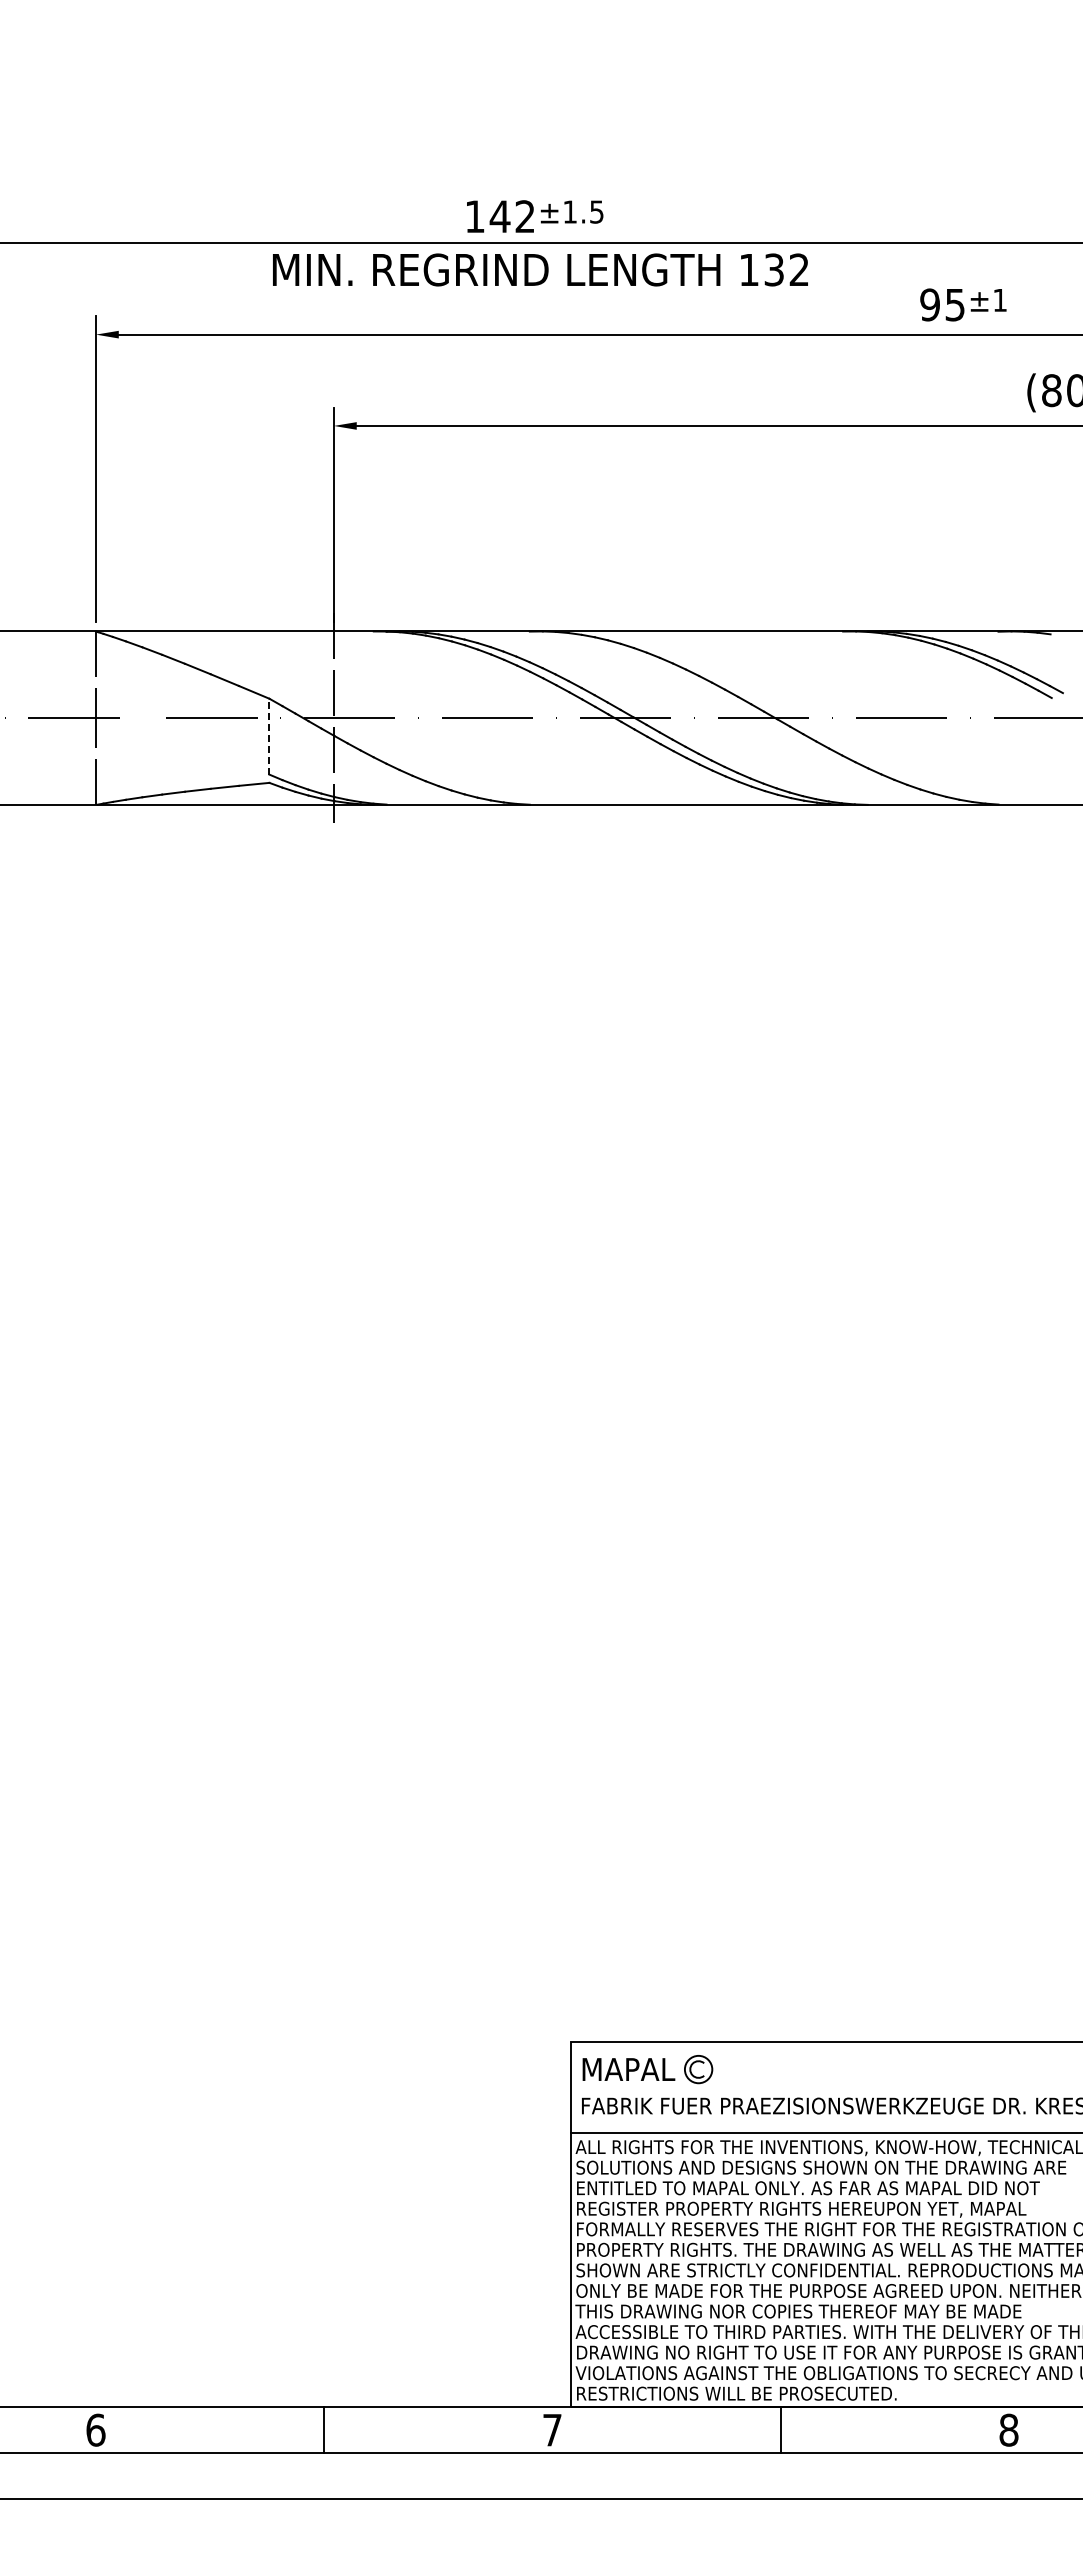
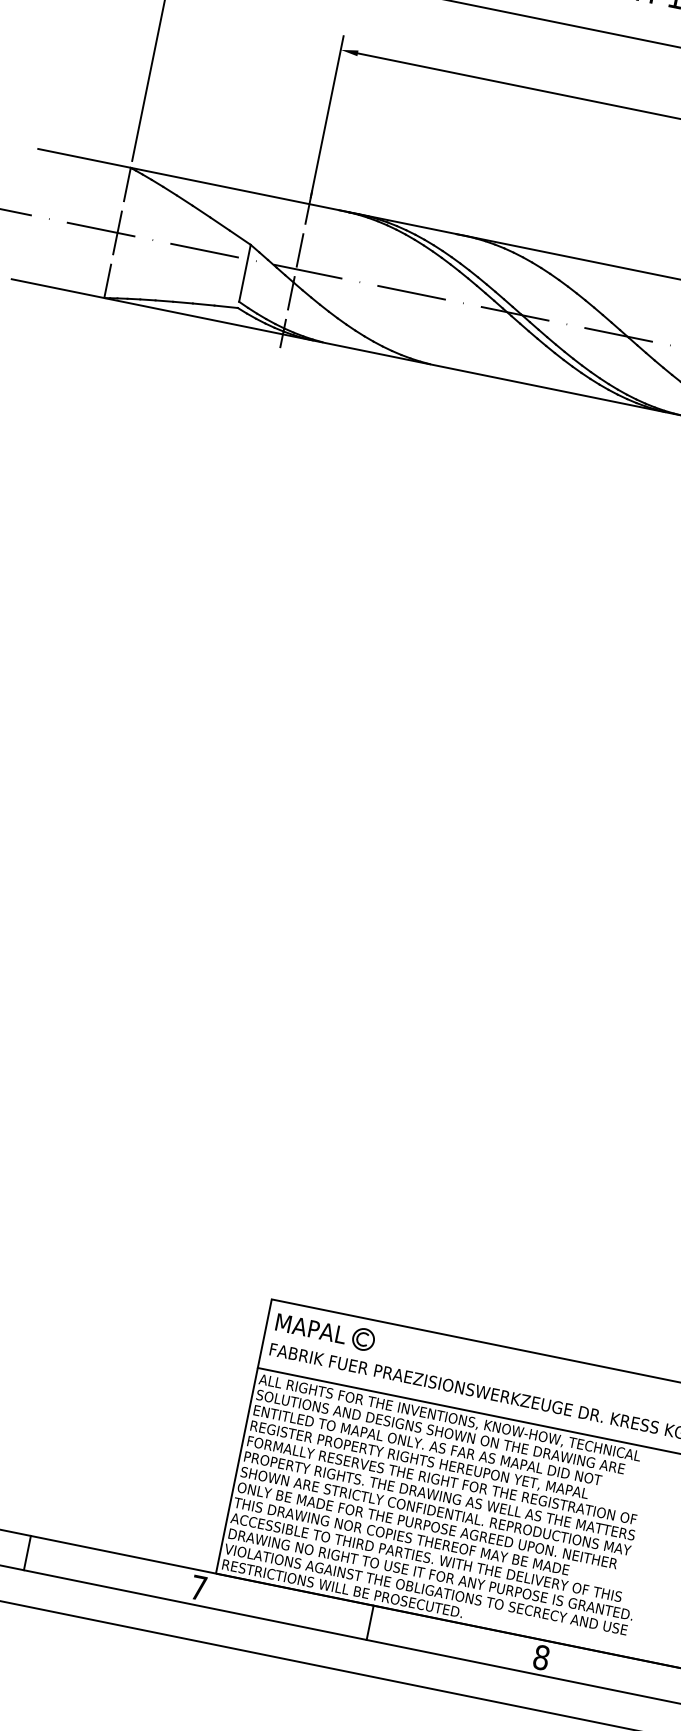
line: (269, 736) -> (245, 273), dashed -> solid

